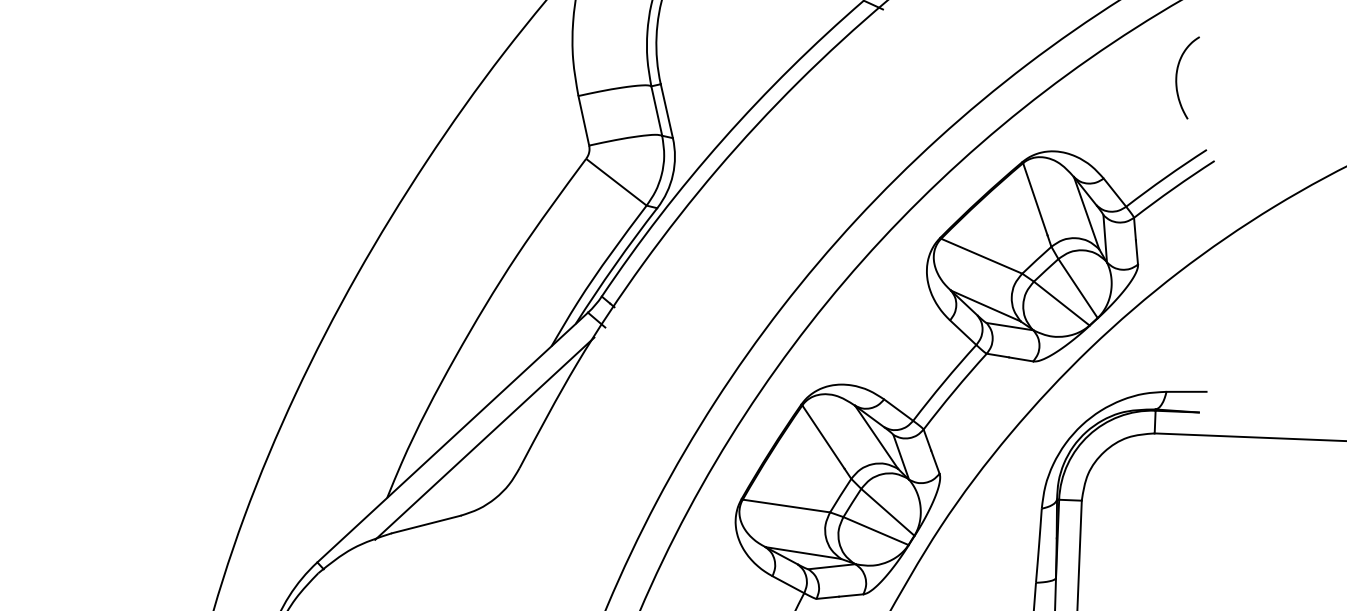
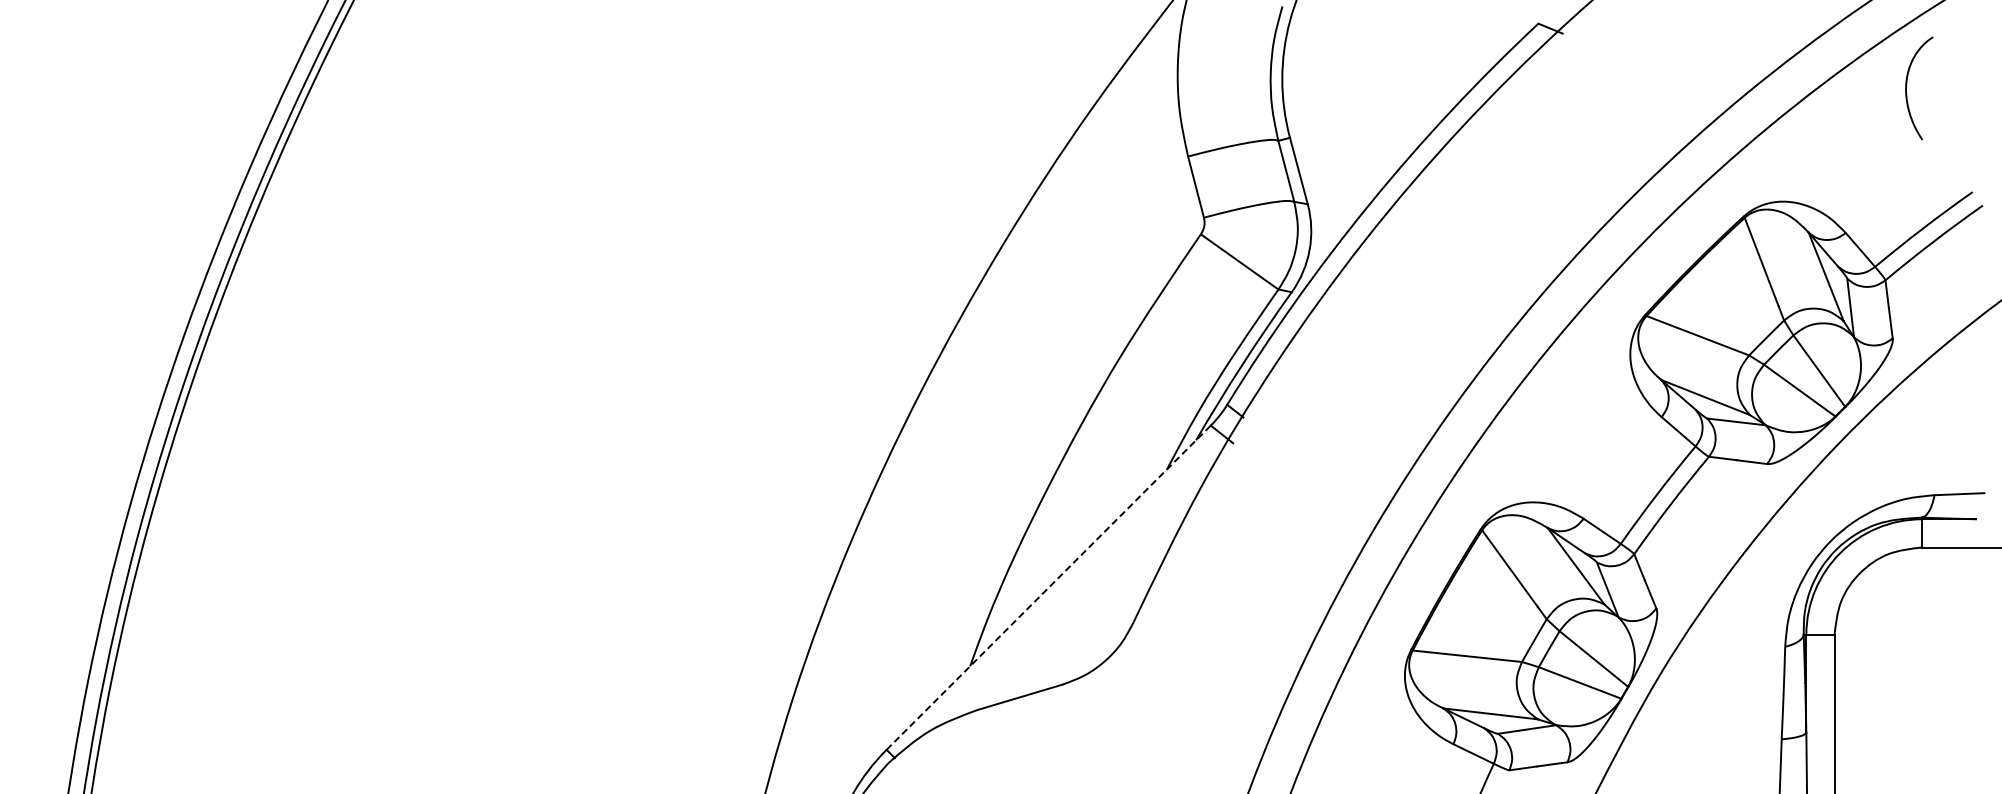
curve: (1177, 74) -> (1907, 84), moved
line: (453, 437) -> (1049, 587), solid -> dashed
line: (484, 438) -> (1088, 587), removed

